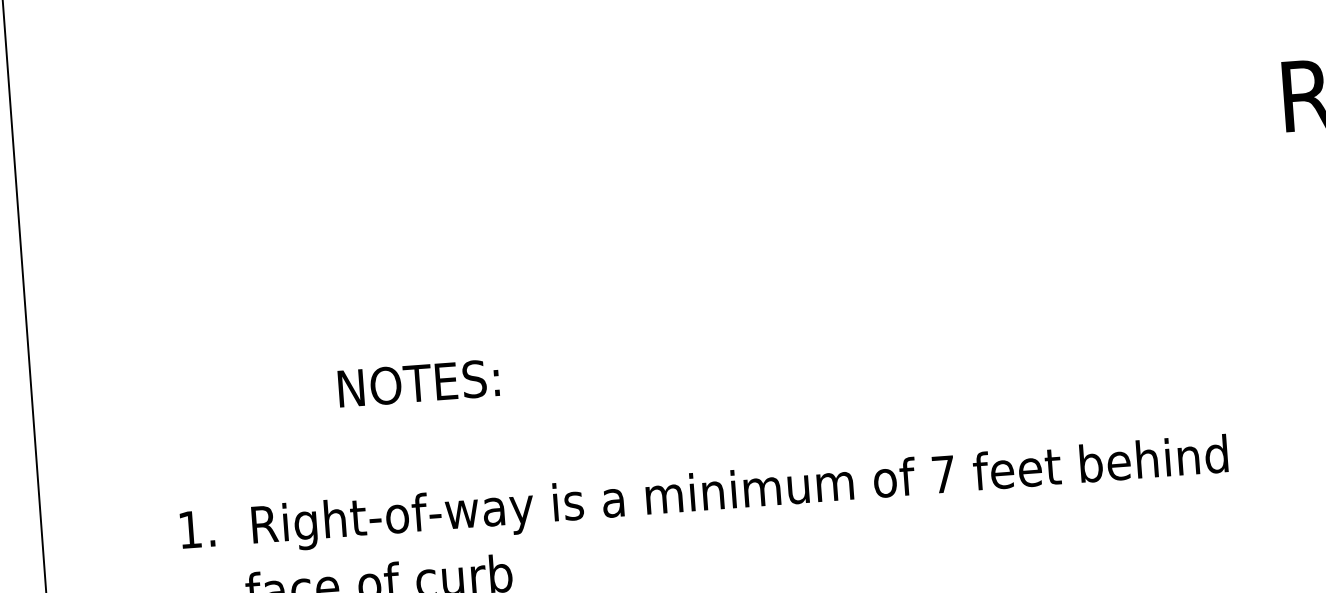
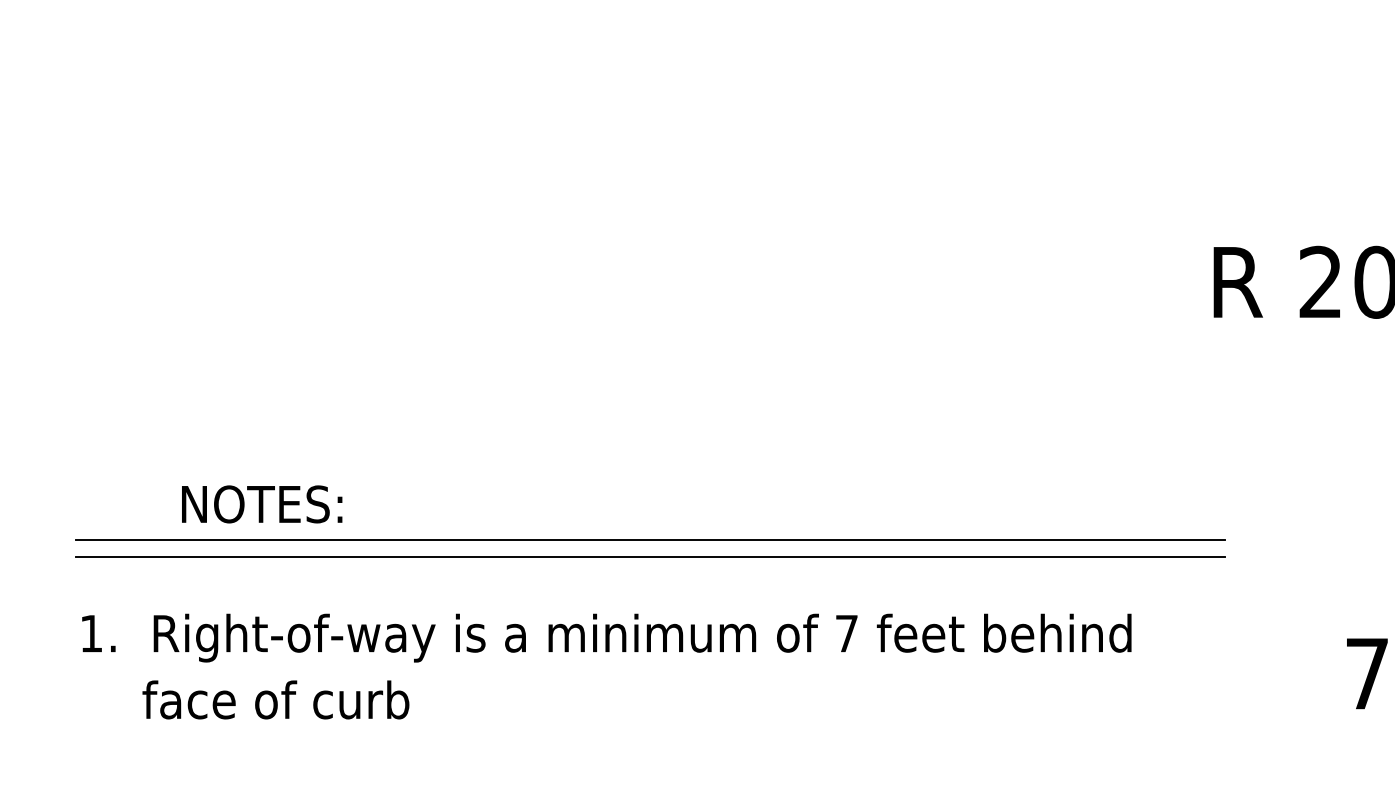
text: (419, 383) -> (262, 504), moved
line: (739, 395) -> (649, 540), added
line: (741, 411) -> (649, 556), added

